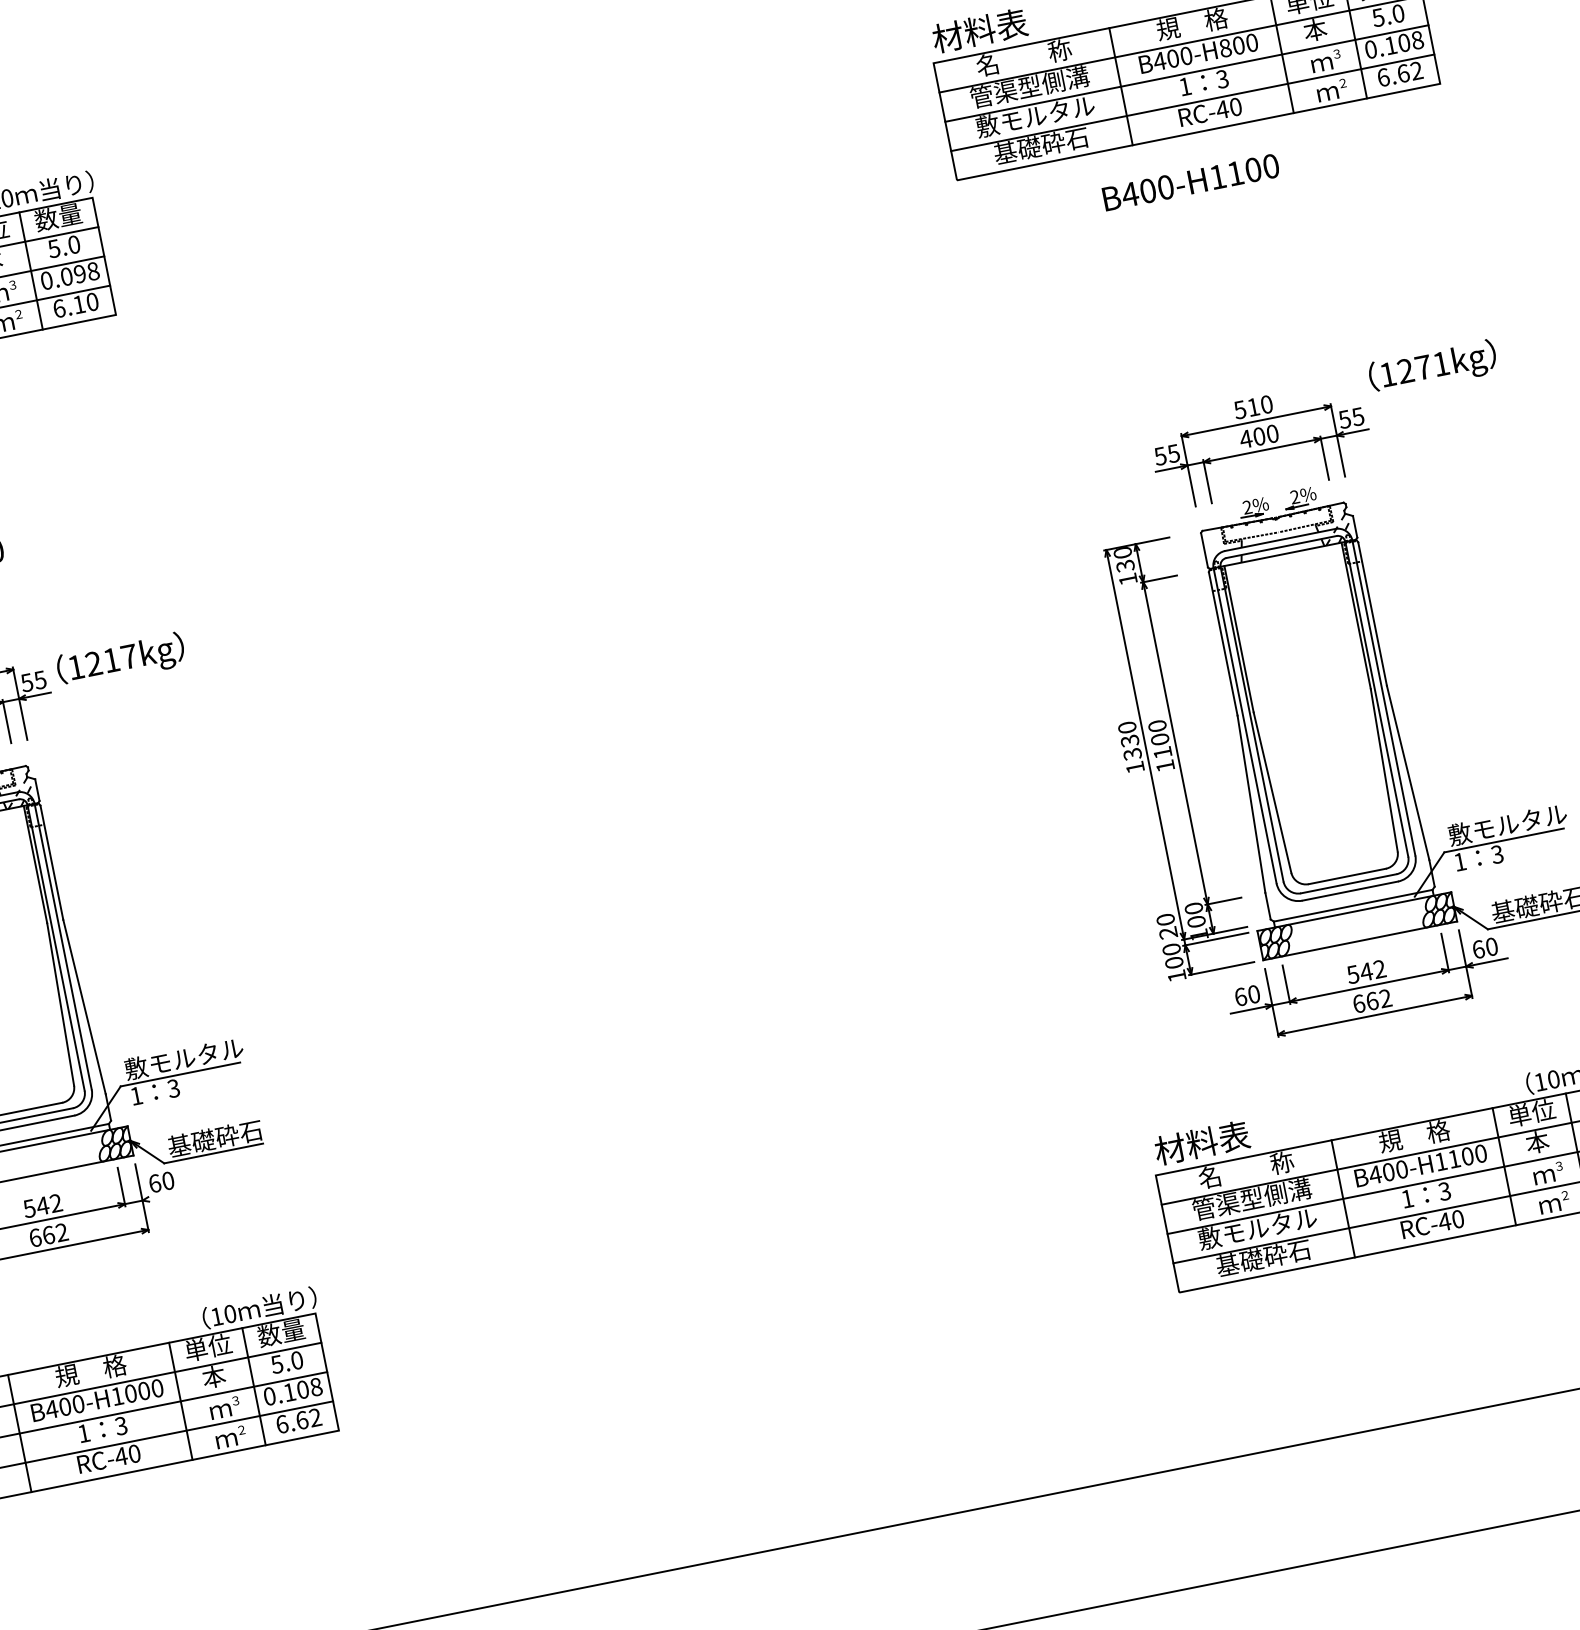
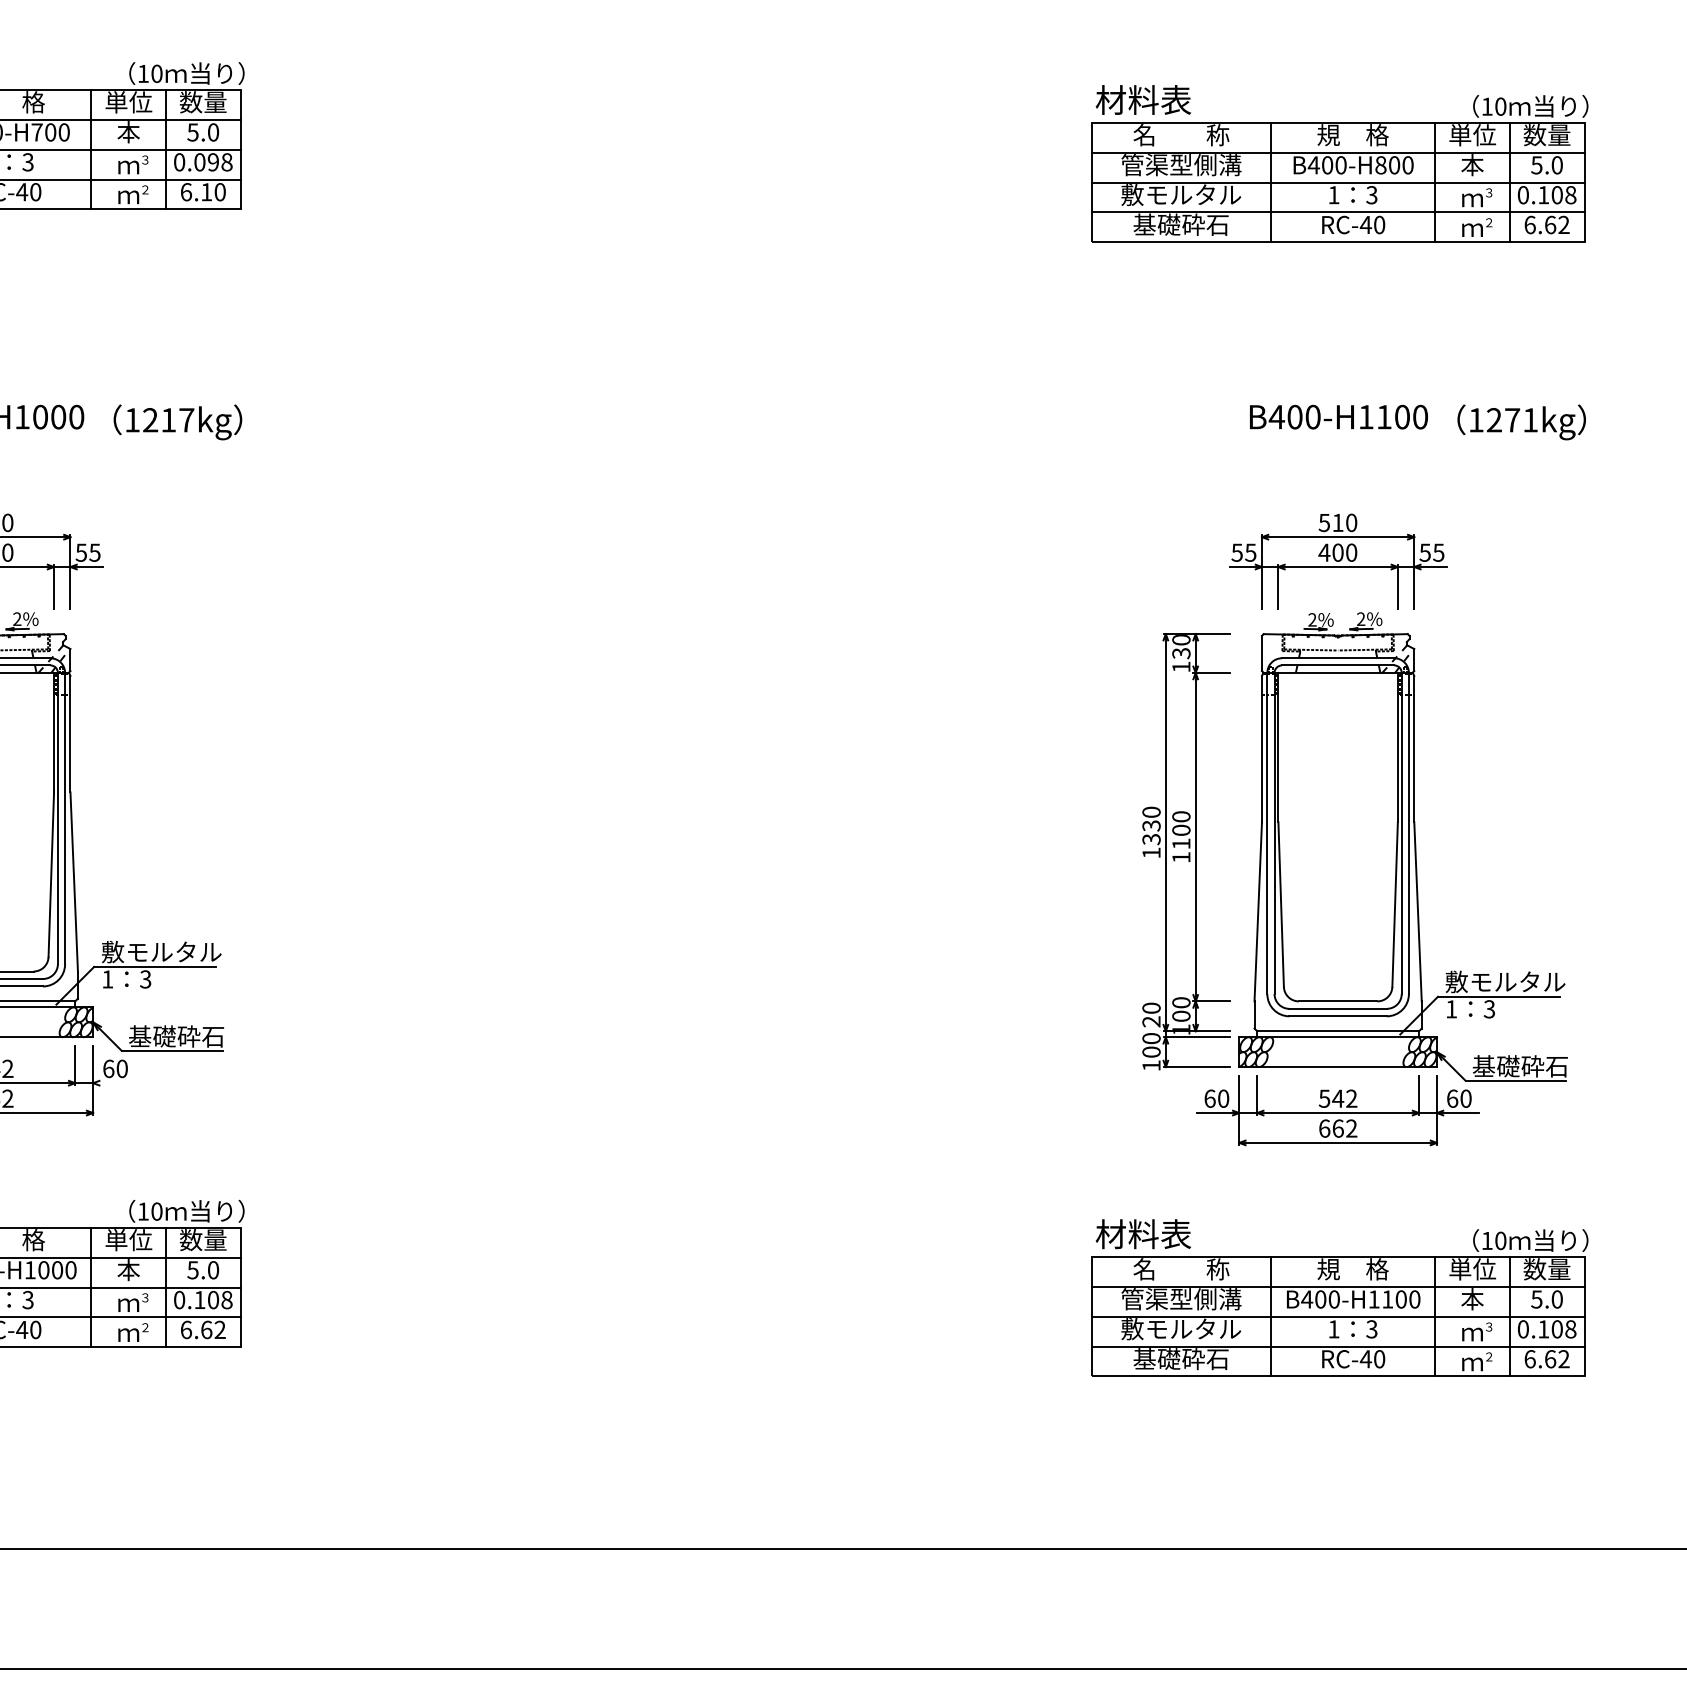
text: (1190, 181) -> (1338, 416), moved
text: (1432, 367) -> (1521, 422), moved
text: (120, 660) -> (177, 422), moved

